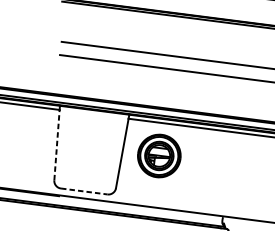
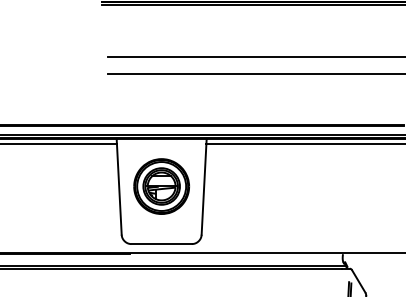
line: (57, 144) -> (119, 188), dashed -> solid
part: (159, 155) -> (161, 186), moved
line: (84, 191) -> (162, 244), dashed -> solid

